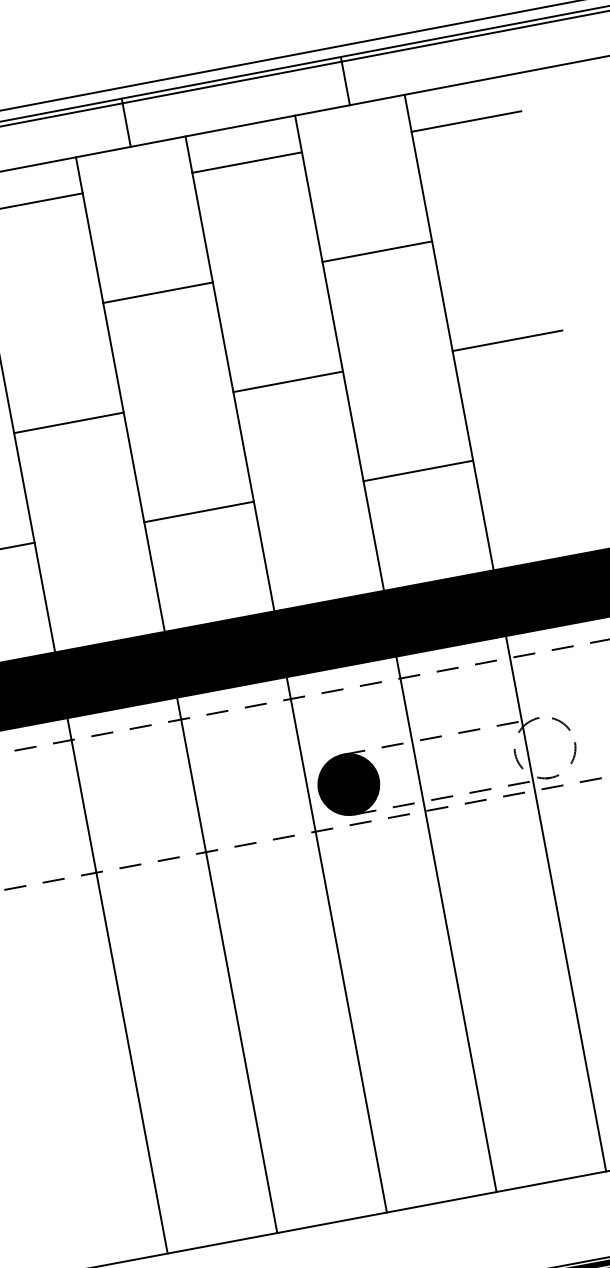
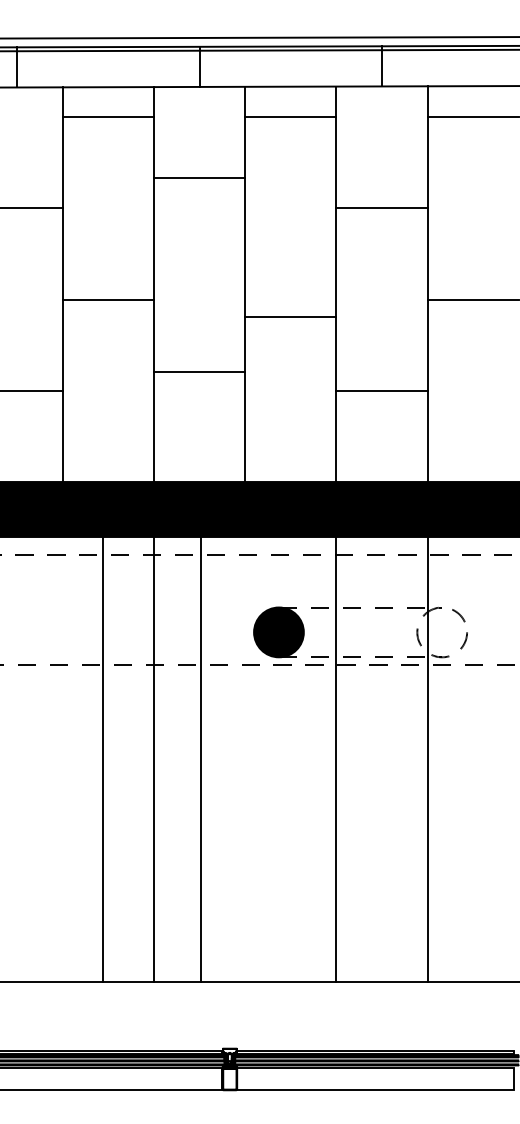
line: (157, 292) -> (199, 178), moved
line: (287, 381) -> (290, 316), moved
line: (198, 511) -> (199, 371), moved
line: (337, 944) -> (201, 759), moved
line: (117, 986) -> (102, 759), moved

